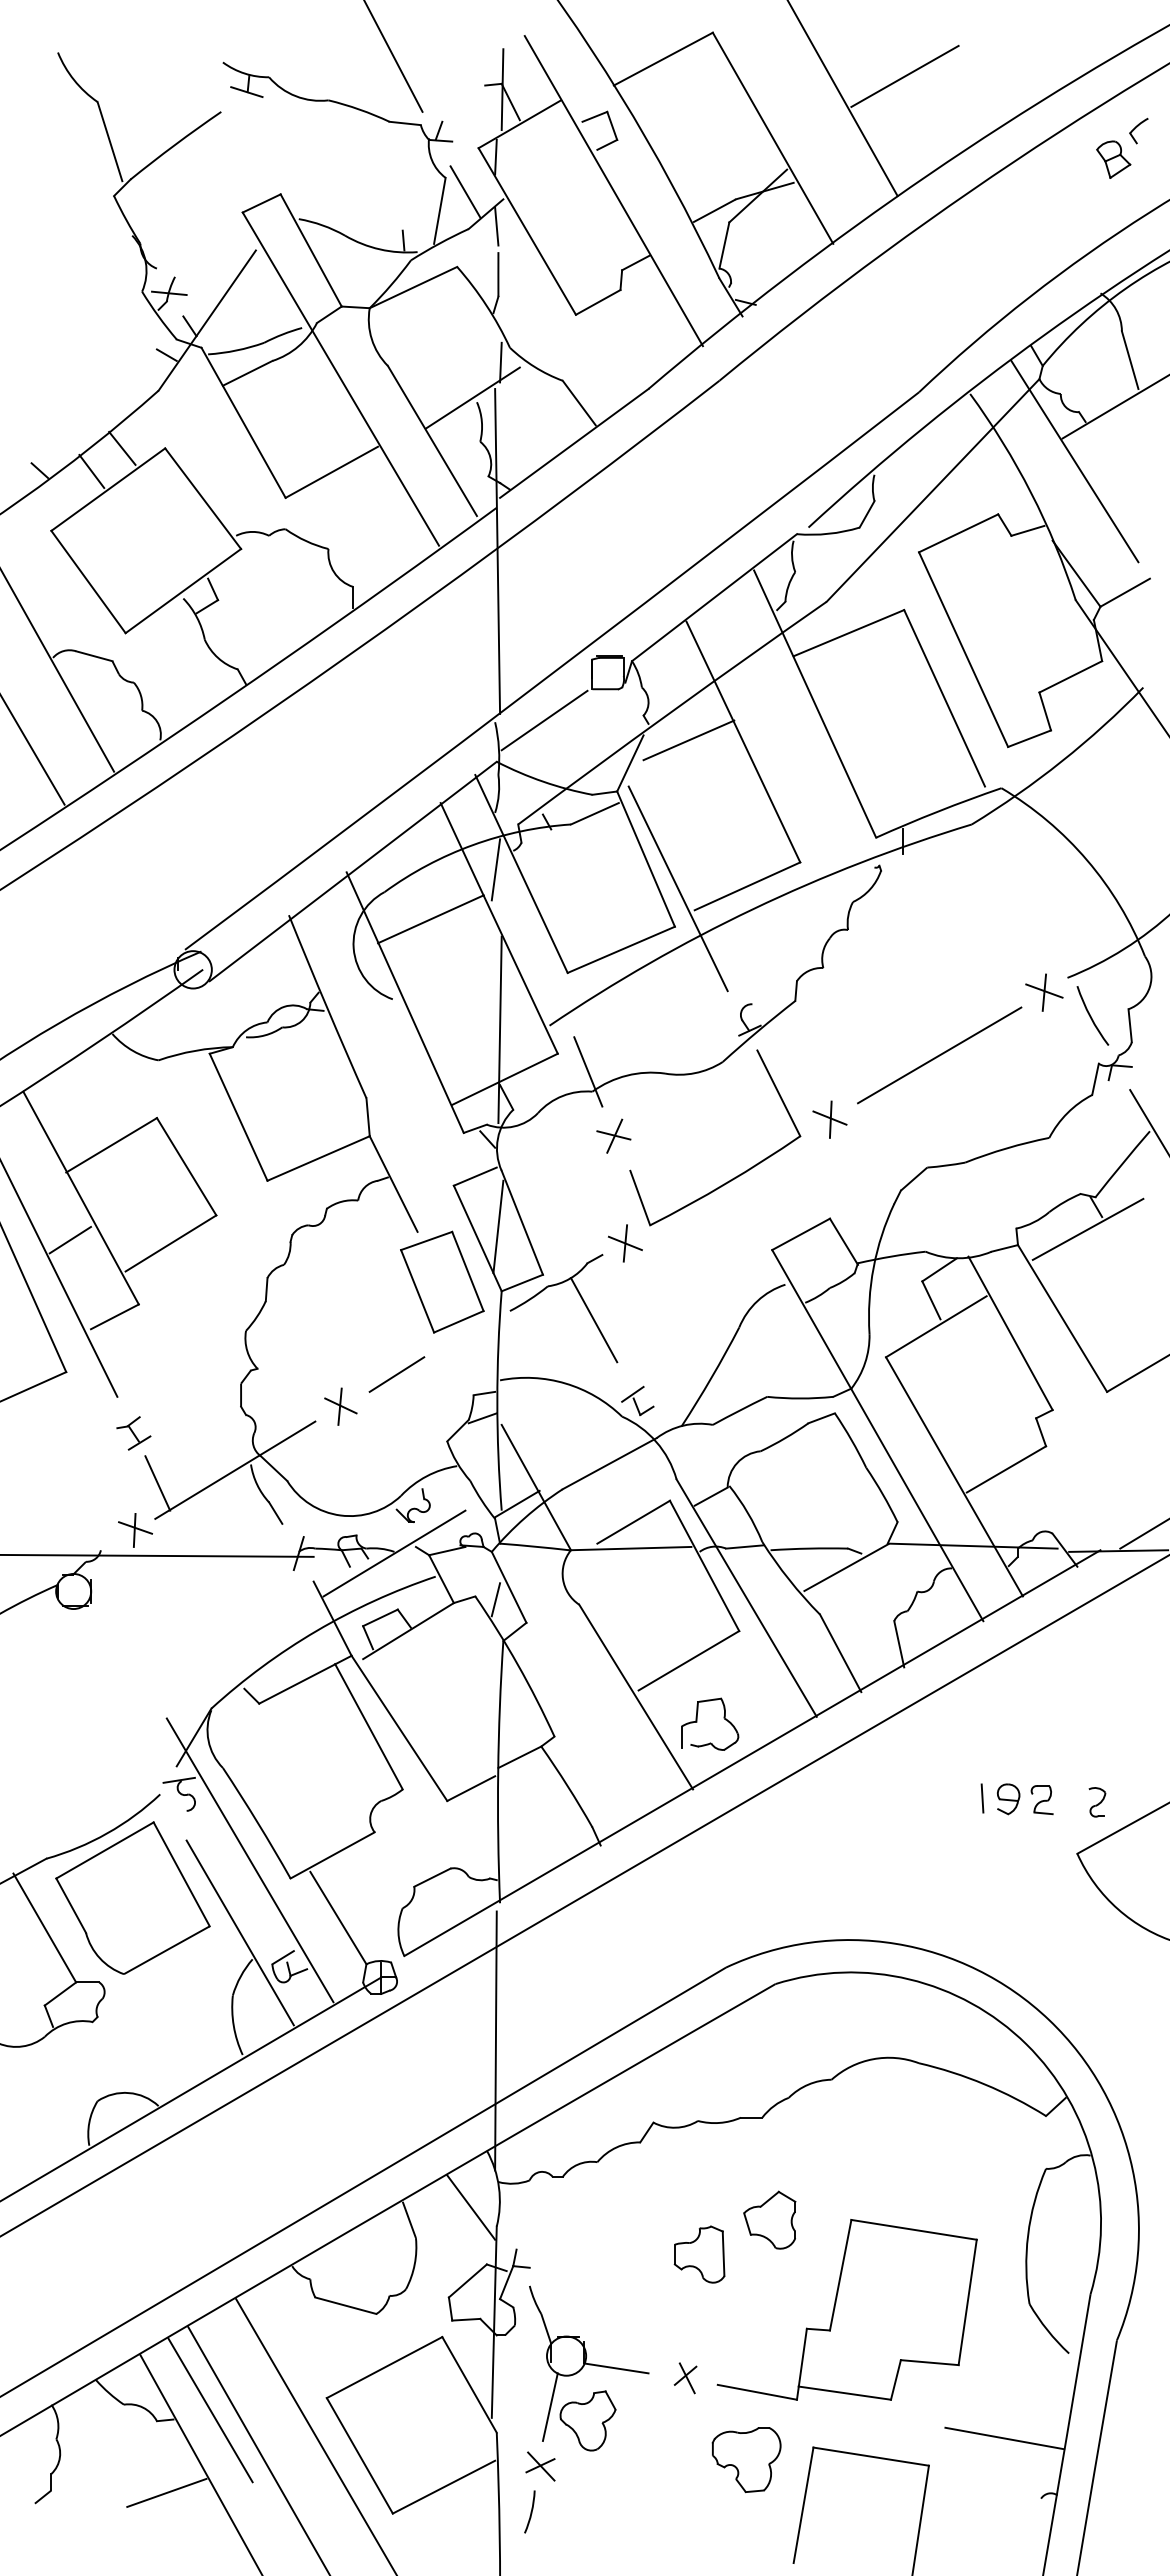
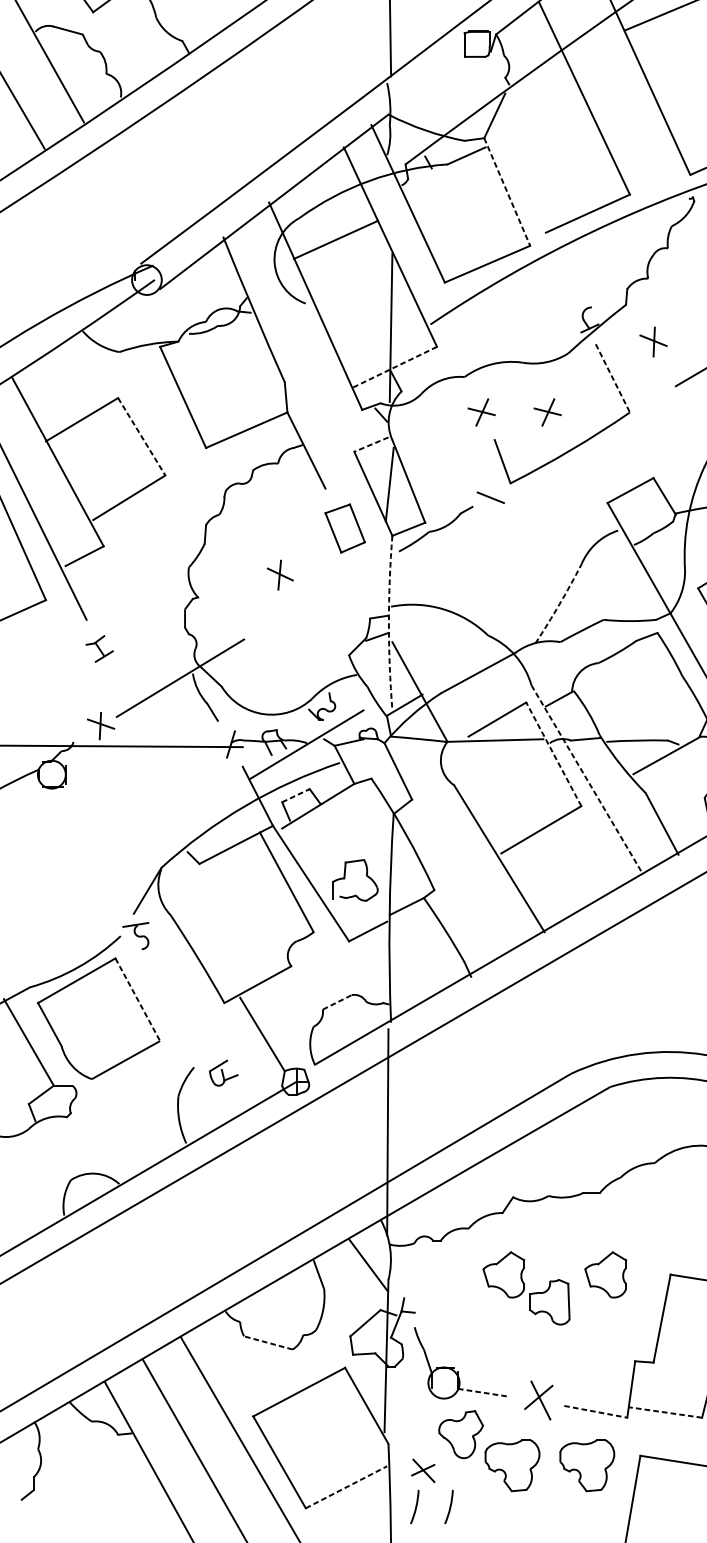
line: (544, 720) -> (426, 81), removed
line: (688, 740) -> (541, 97), removed
line: (646, 859) -> (507, 192), solid -> dashed
line: (495, 869) -> (387, 200), removed
line: (677, 888) -> (532, 215), removed
line: (588, 1071) -> (461, 360), removed
line: (505, 1079) -> (395, 367), solid -> dashed
line: (778, 1093) -> (612, 378), solid -> dashed
part: (829, 1119) -> (653, 341), moved
part: (696, 1135) -> (547, 411), added
line: (186, 1167) -> (141, 437), solid -> dashed
line: (474, 1176) -> (370, 444), solid -> dashed
line: (69, 1239) -> (48, 494), removed
line: (625, 1243) -> (490, 497), removed
part: (442, 1281) -> (345, 528), size x0.6
line: (593, 1320) -> (465, 559), removed
line: (396, 1374) -> (308, 602), removed
arc: (711, 1377) -> (559, 604), solid -> dashed
arc: (497, 1400) -> (389, 622), solid -> dashed
part: (637, 1400) -> (500, 622), removed
part: (340, 1406) -> (280, 575), moved
line: (157, 1483) -> (118, 688), removed
line: (704, 1565) -> (553, 754), solid -> dashed
line: (746, 1598) -> (587, 780), solid -> dashed
line: (495, 1599) -> (387, 781), removed
line: (380, 1617) -> (295, 795), solid -> dashed
part: (697, 1722) -> (345, 878), moved
line: (249, 1860) -> (191, 988), removed
line: (181, 1874) -> (137, 999), solid -> dashed
line: (432, 1877) -> (337, 1002), solid -> dashed
line: (239, 1932) -> (183, 1045), removed
part: (641, 2219) -> (503, 1274), added
line: (345, 2305) -> (268, 1342), solid -> dashed
line: (616, 2368) -> (483, 1392), solid -> dashed
part: (685, 2378) -> (538, 1400), size x1.6
line: (757, 2392) -> (595, 1411), solid -> dashed
line: (844, 2393) -> (665, 1412), solid -> dashed
line: (549, 2406) -> (430, 1423), removed
line: (210, 2410) -> (160, 1426), removed
part: (652, 2459) -> (512, 1465), added
line: (443, 2487) -> (346, 1487), solid -> dashed
line: (166, 2492) -> (125, 1491), removed
arc: (573, 2511) -> (449, 1506), added

